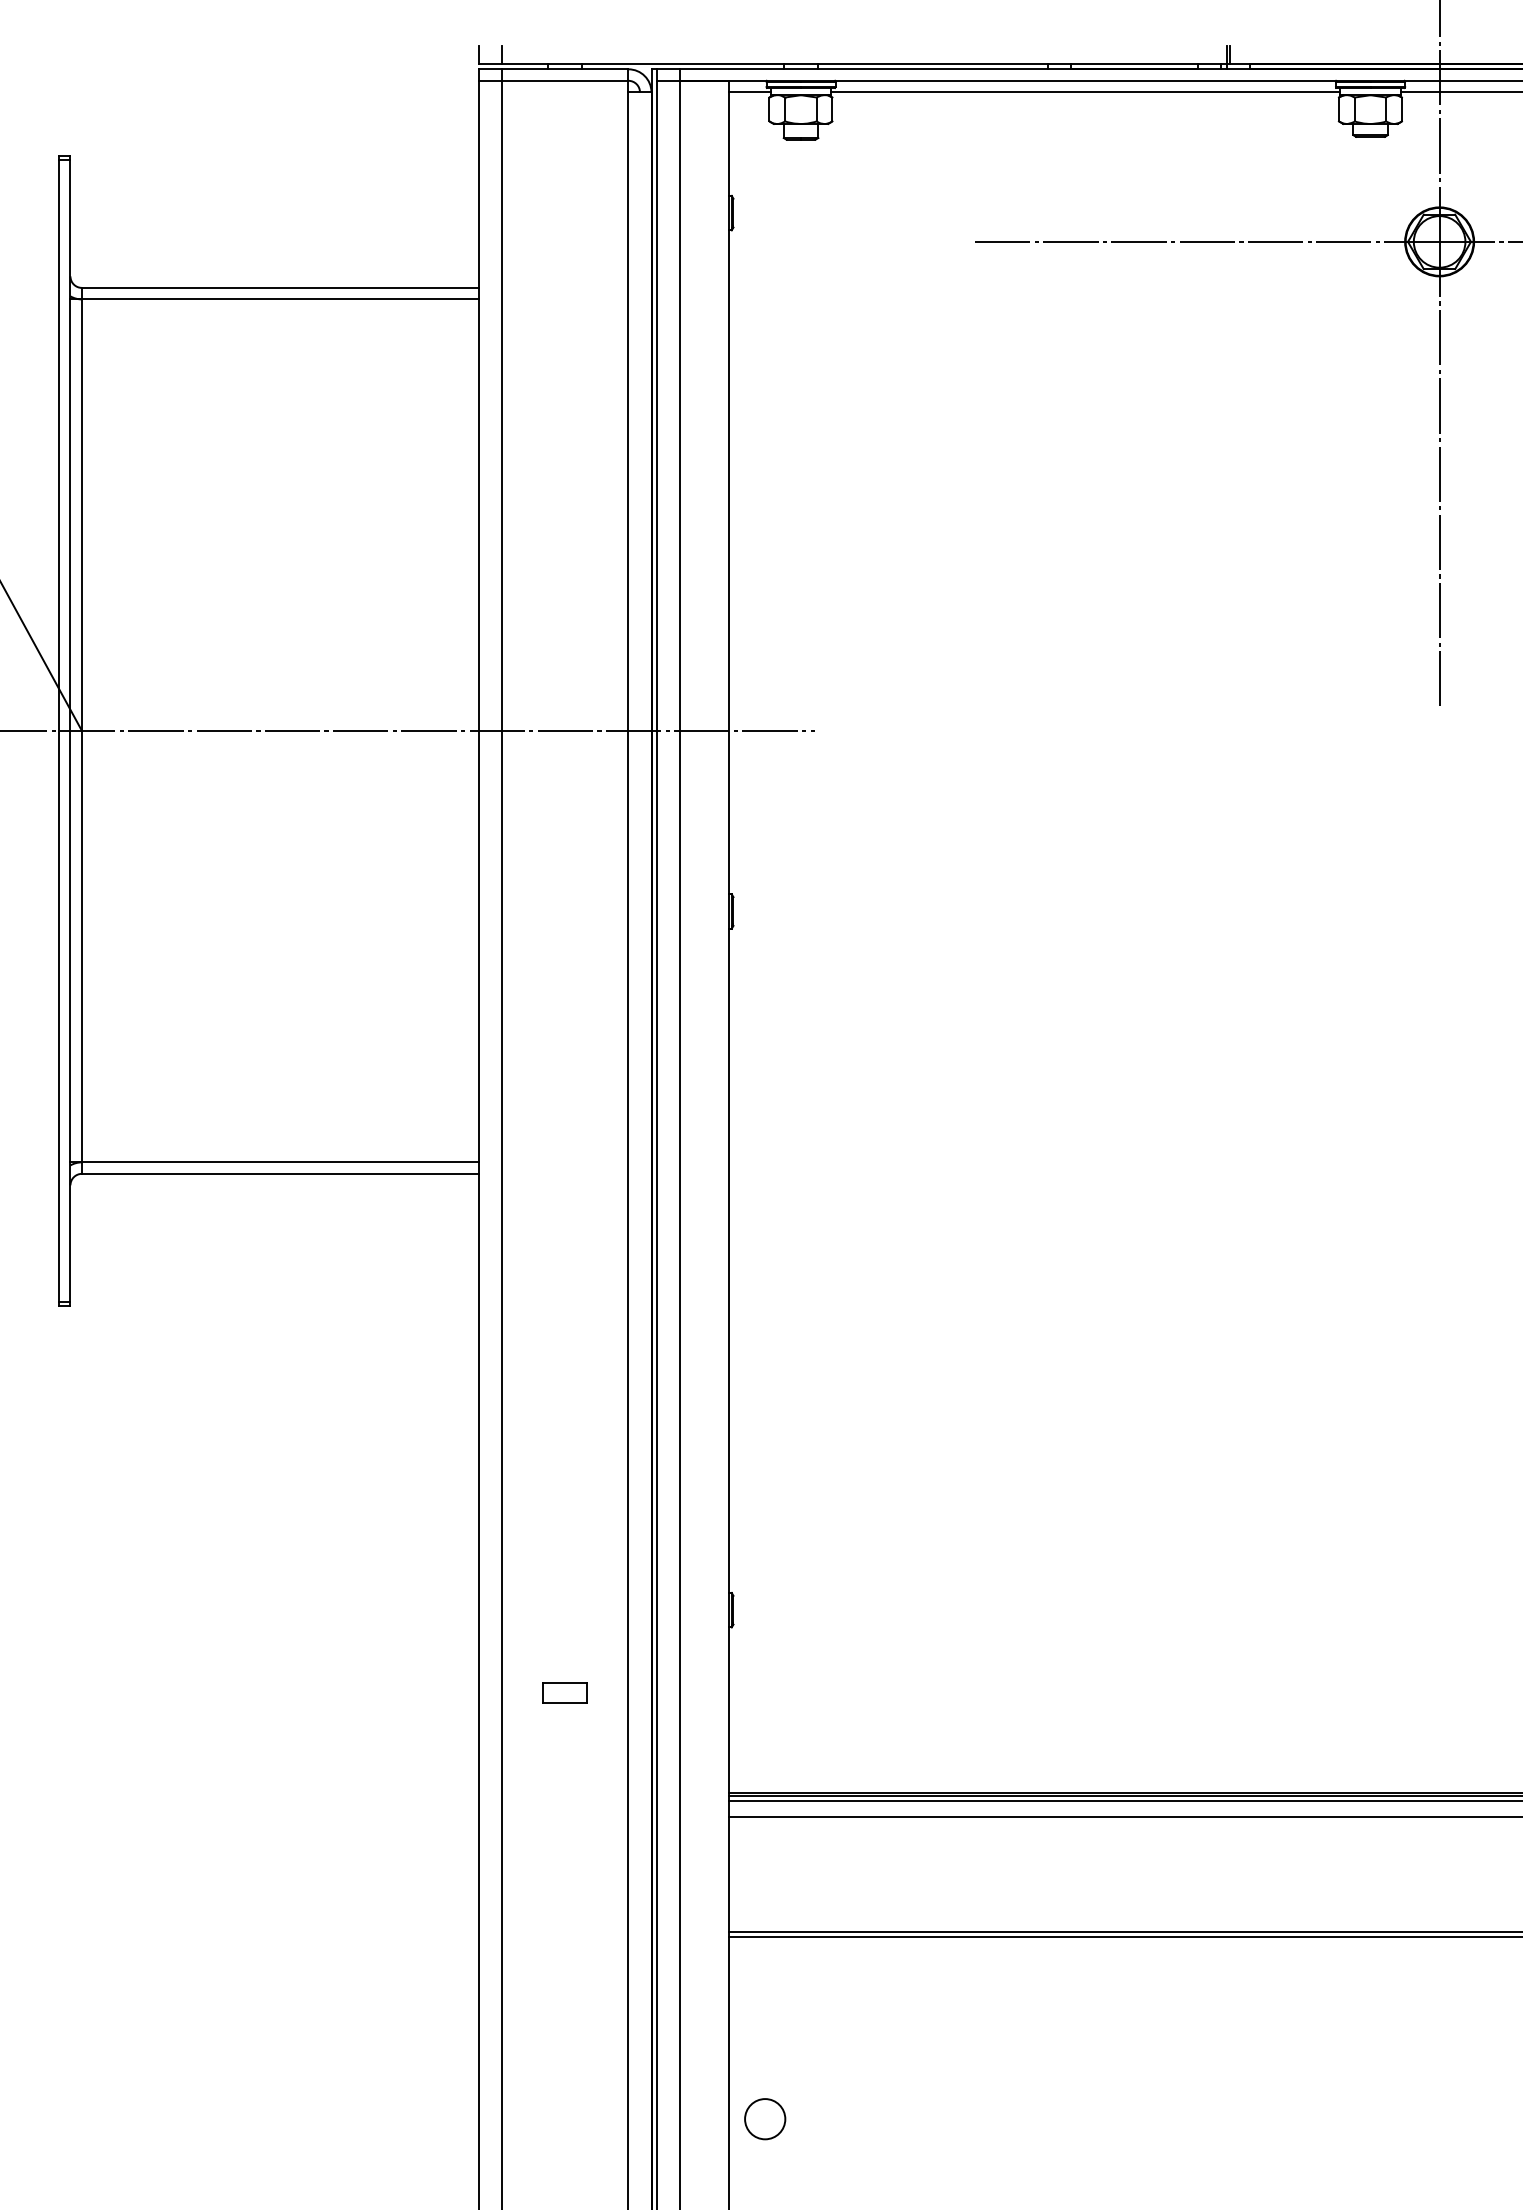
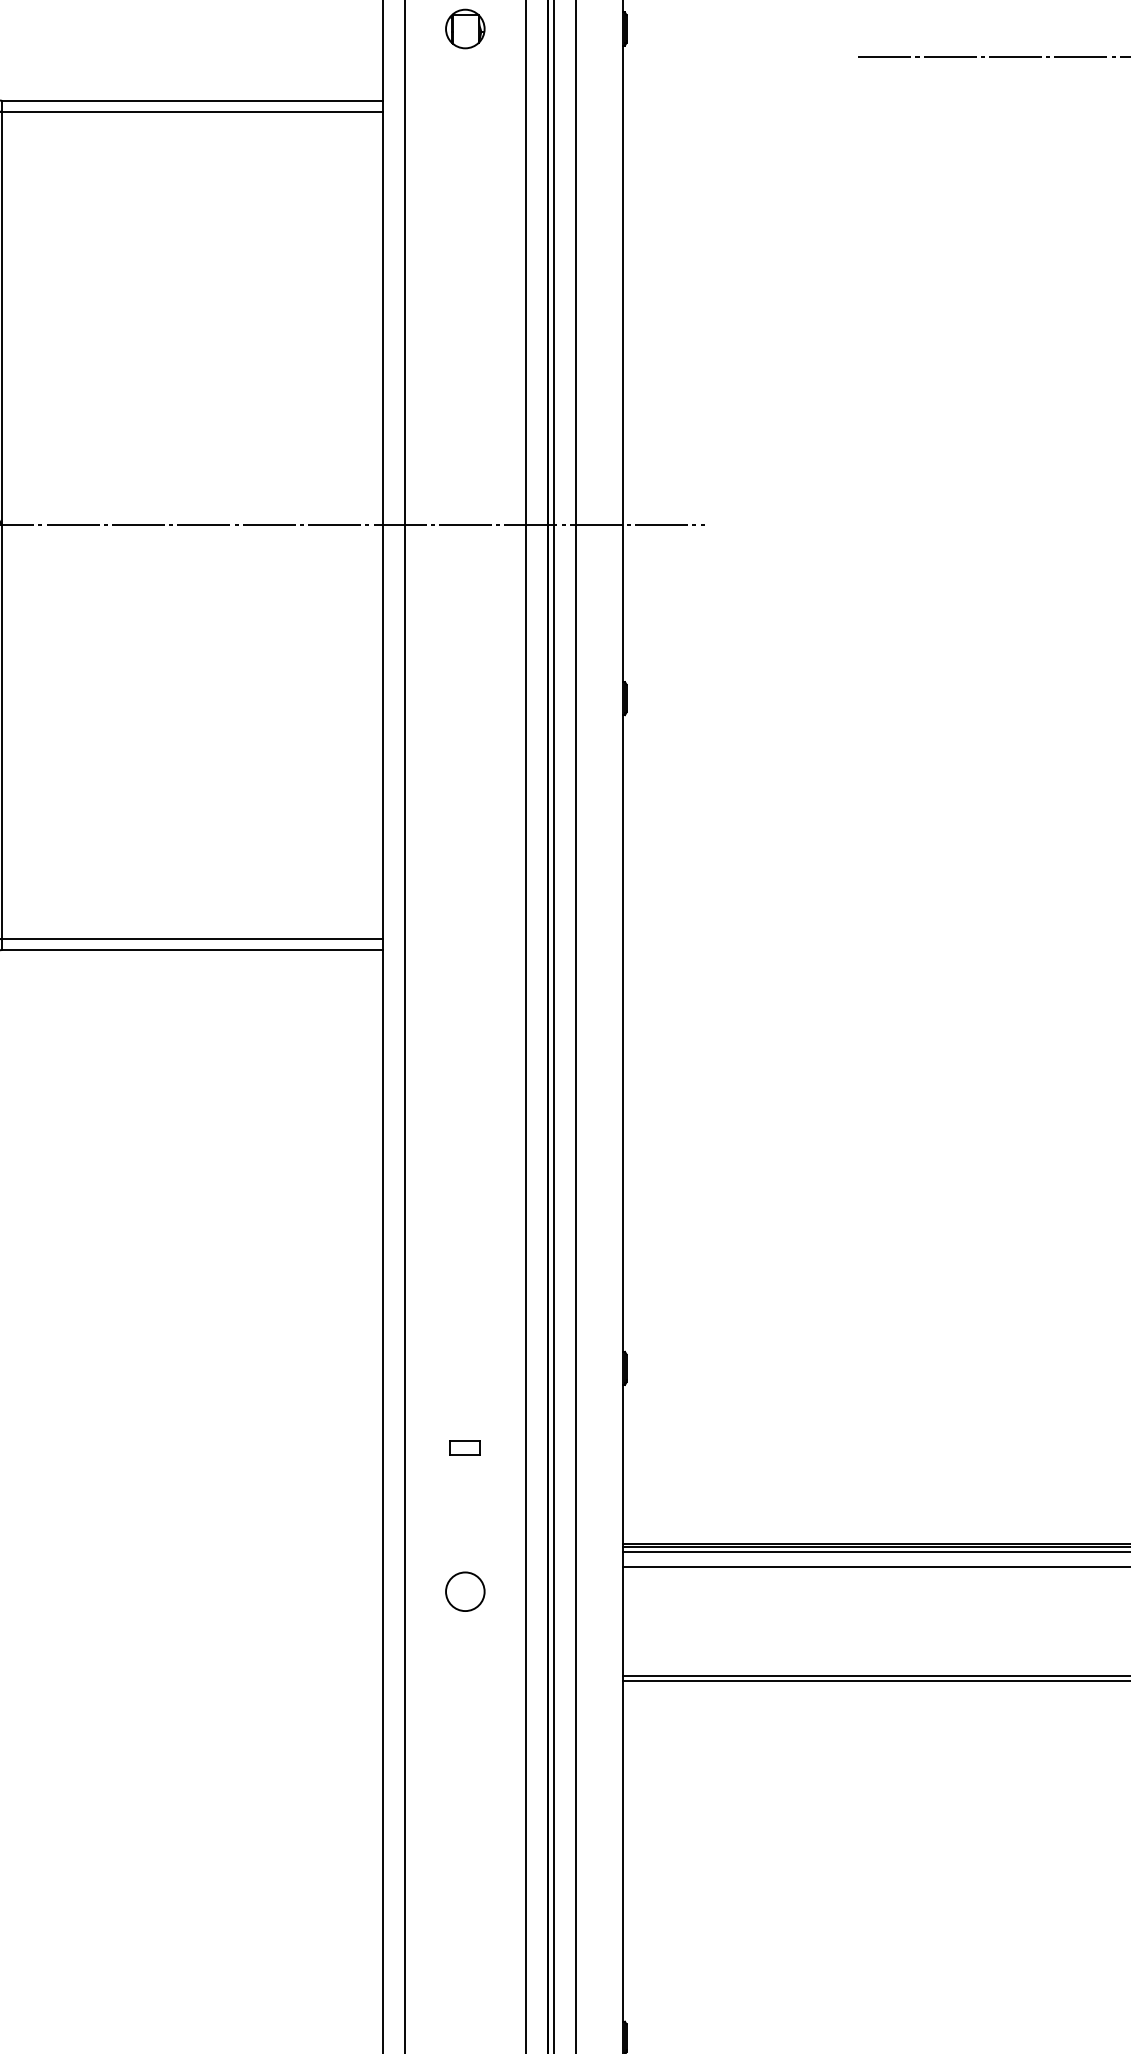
part: (565, 213) -> (465, 29), added
part: (564, 1692) -> (464, 1447), size x0.71
circle: (765, 2119) -> (465, 1592), moved

